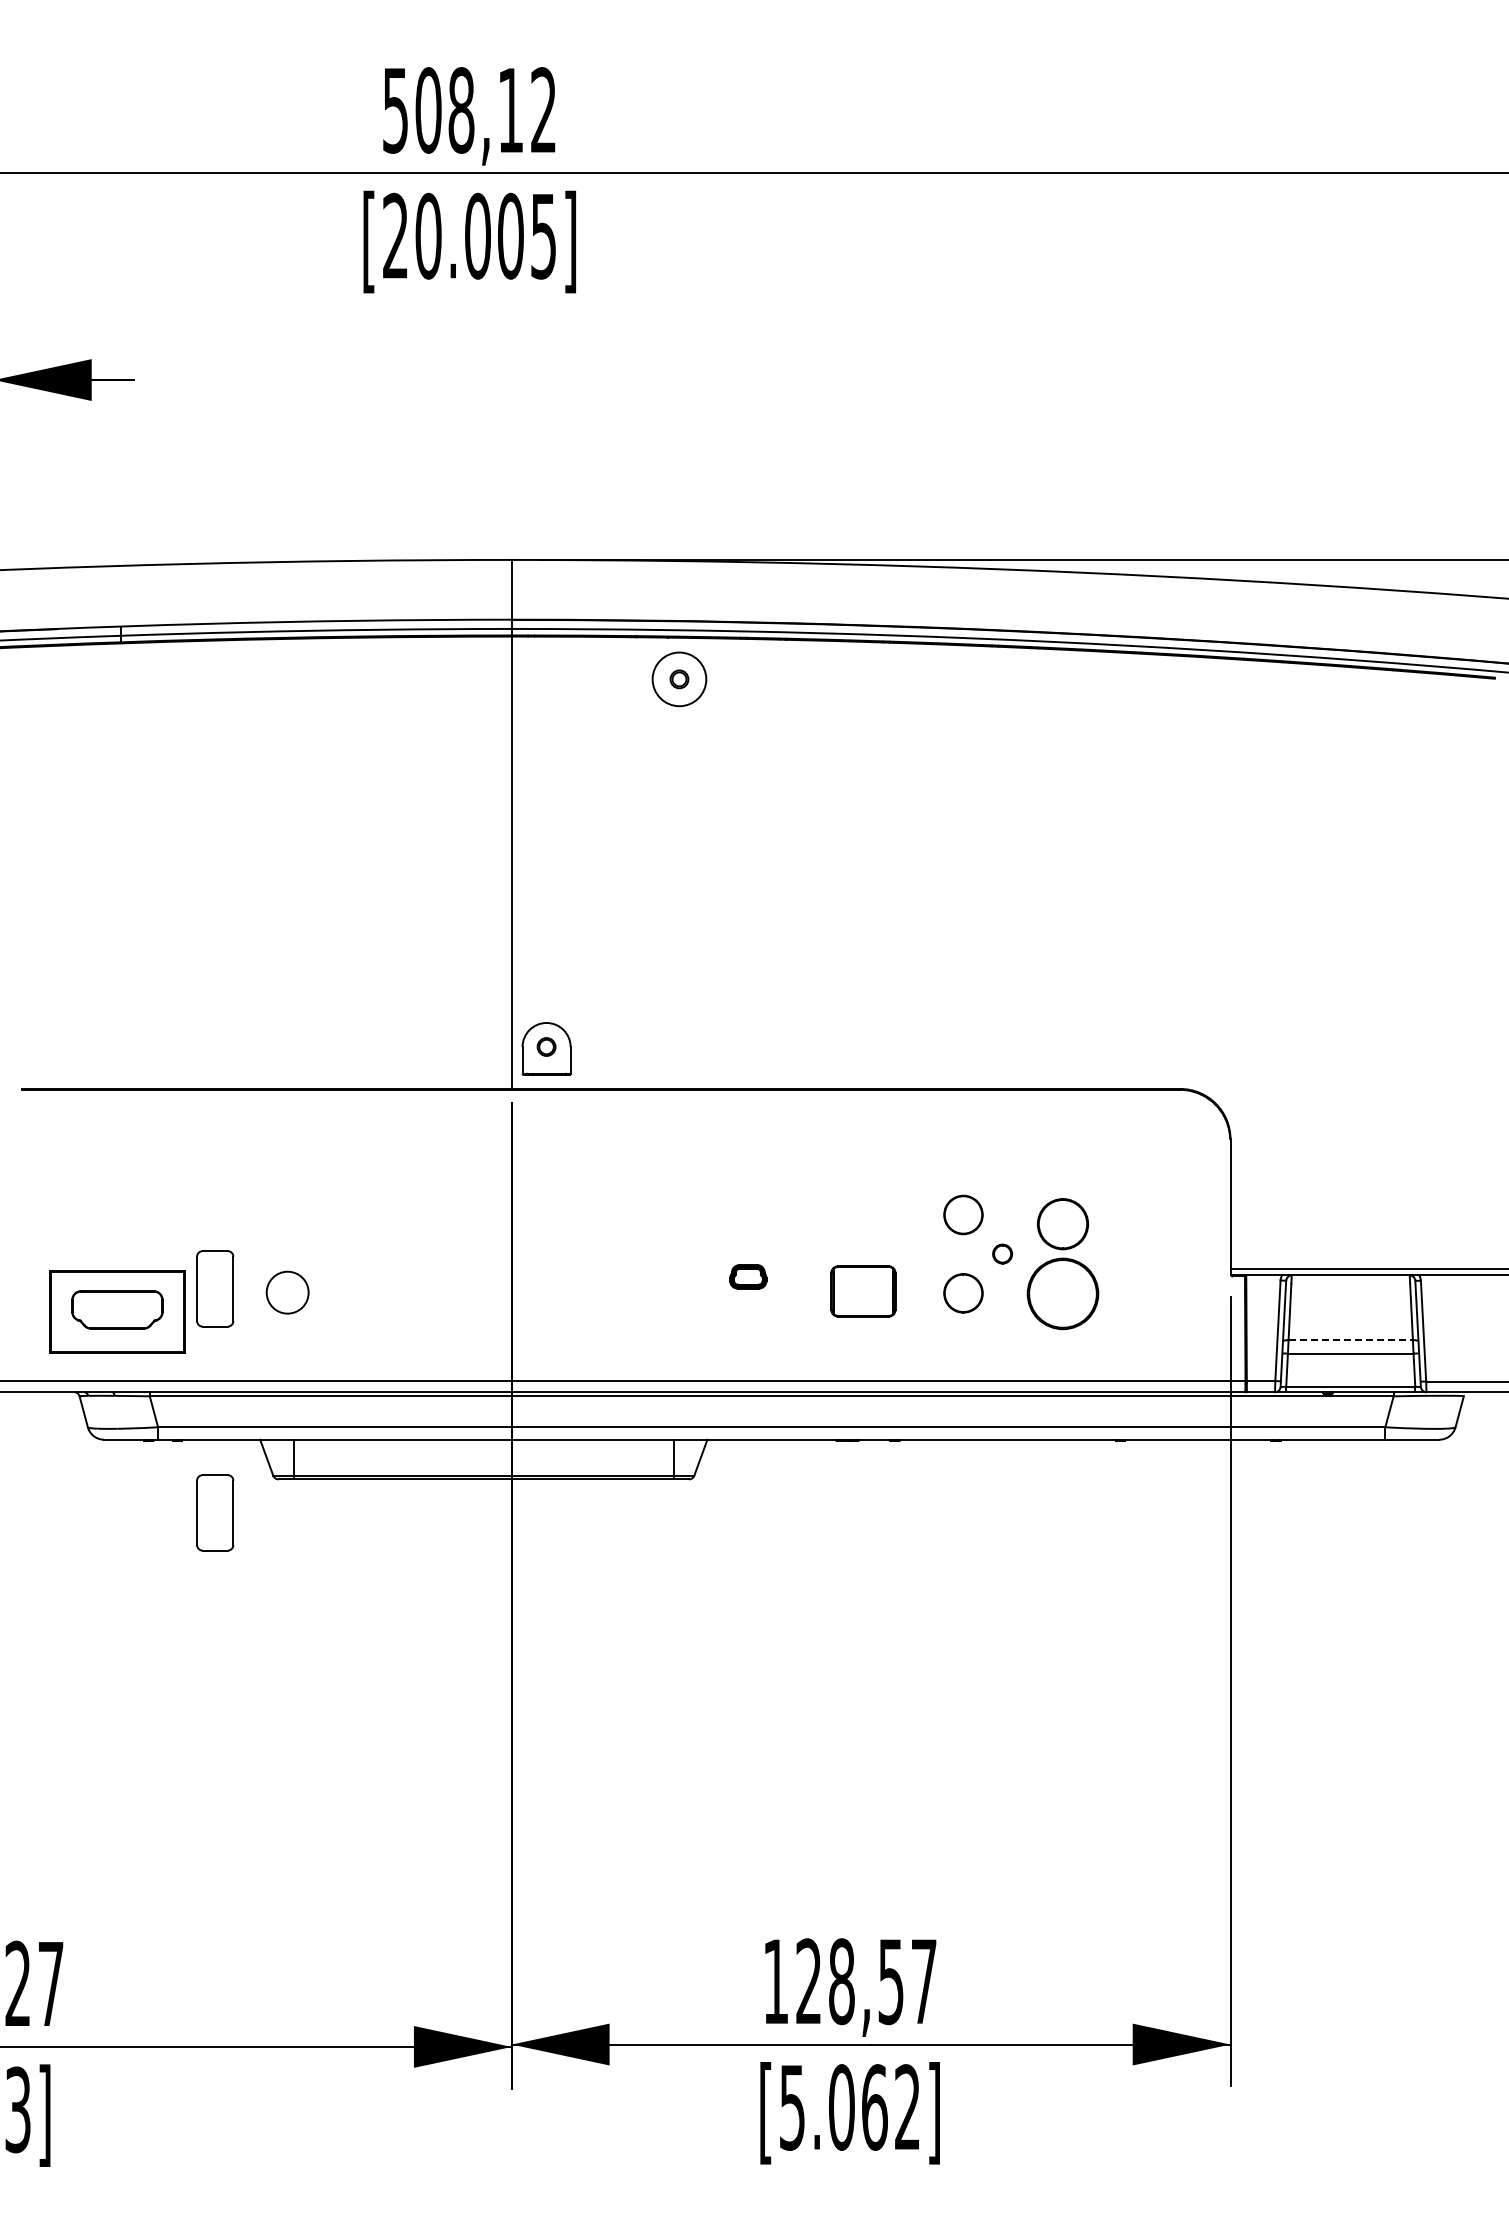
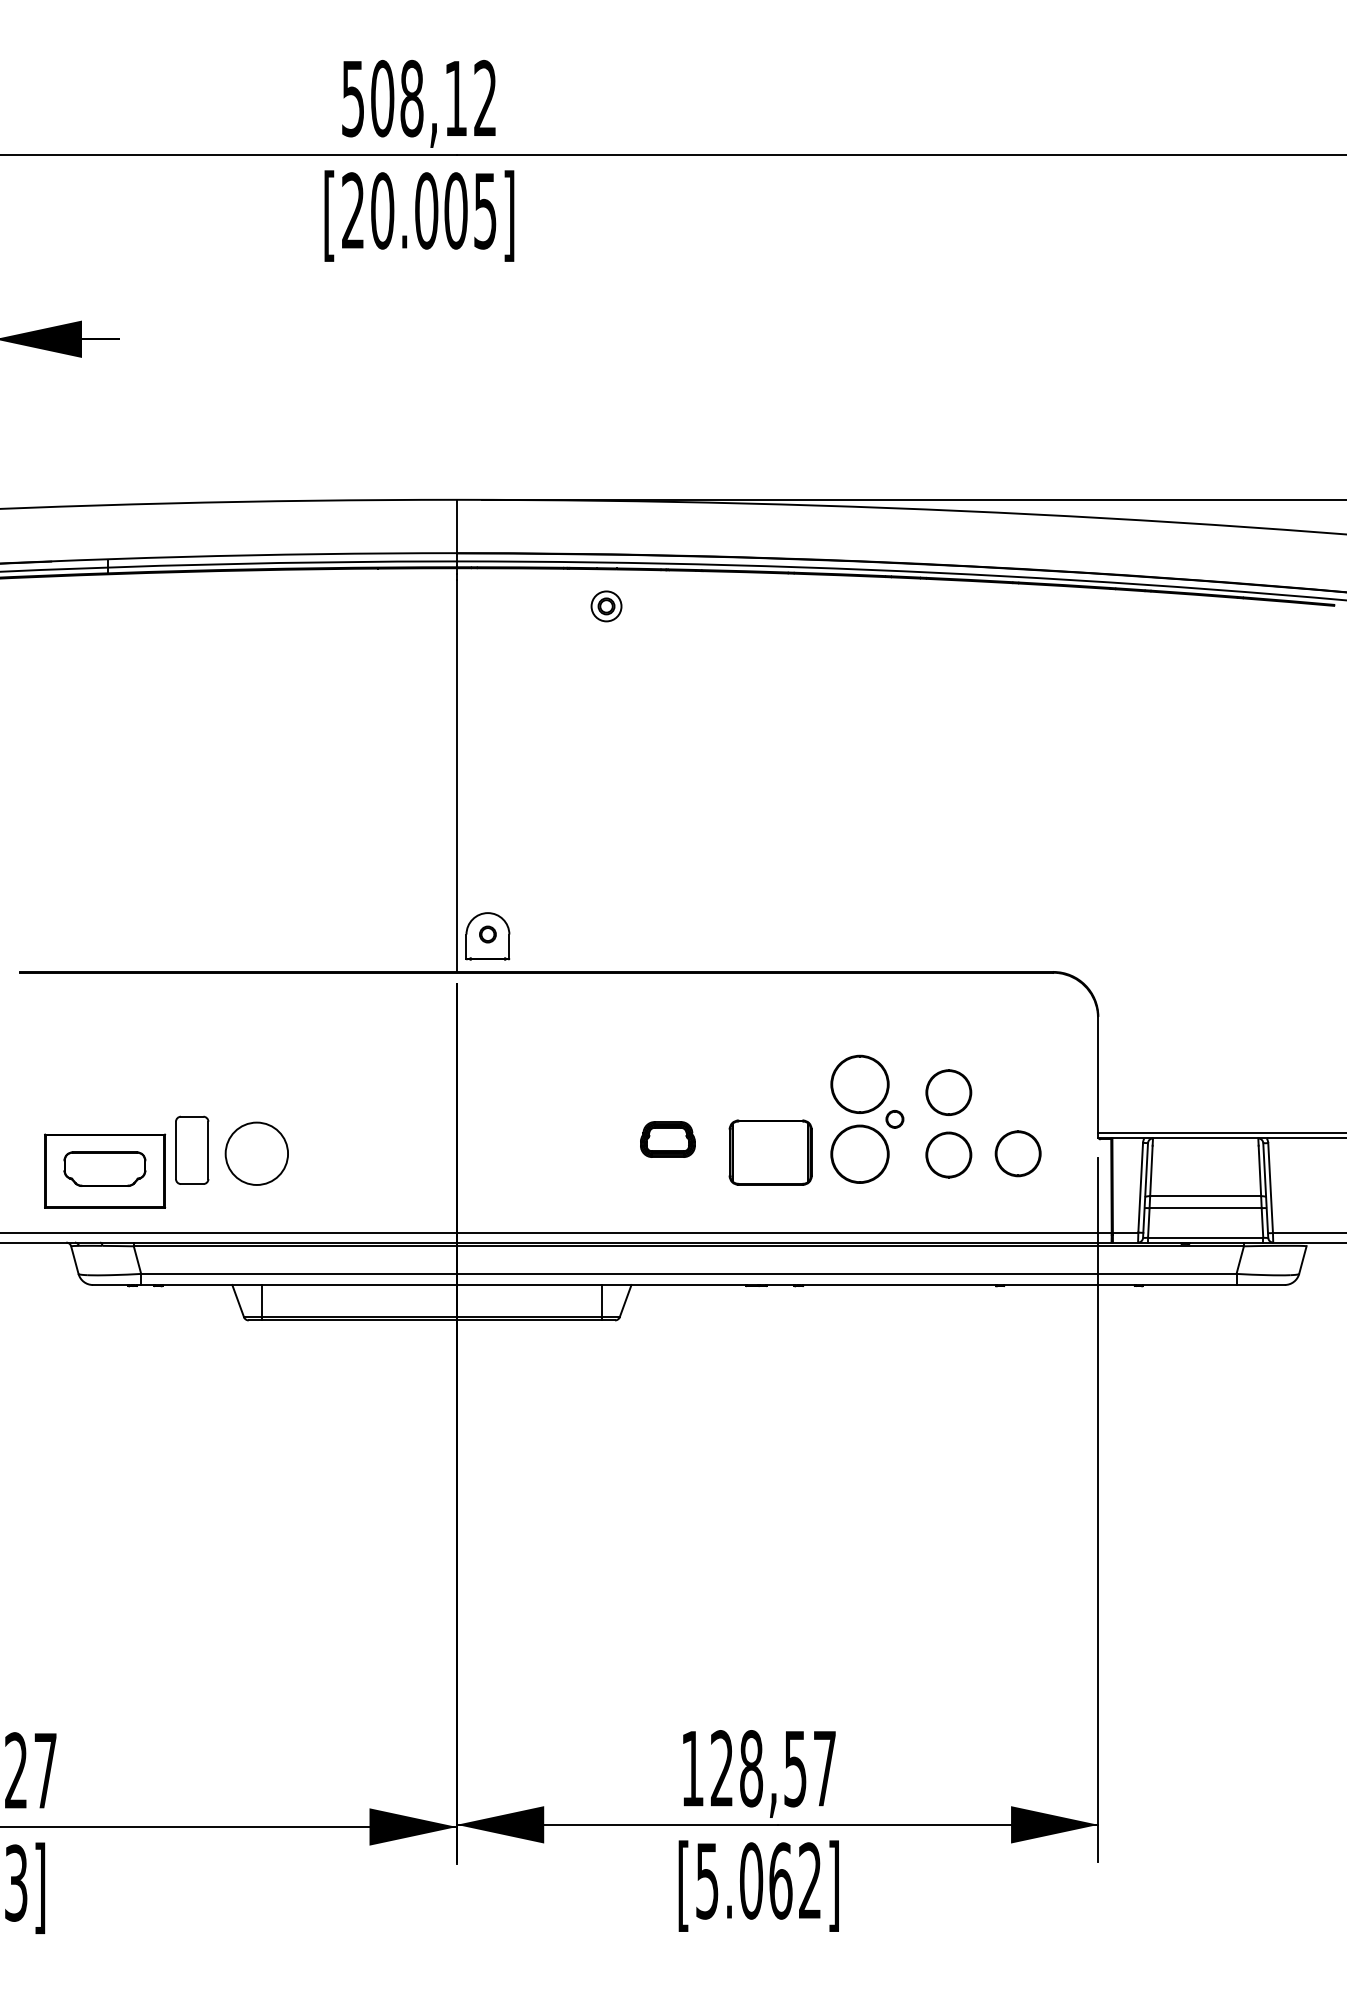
circle: (679, 679) -> (606, 606), size x0.62
part: (963, 1214) -> (860, 1084), size x1.67
part: (748, 1276) -> (668, 1139), size x1.67
part: (863, 1291) -> (770, 1152), size x1.43
circle: (287, 1292) -> (256, 1153), size x1.67
part: (1140, 1292) -> (1018, 1153), added
part: (963, 1293) -> (860, 1154), size x1.67
part: (1062, 1294) -> (948, 1155), size x0.71
line: (1351, 1340) -> (1206, 1196), dashed -> solid
part: (215, 1512) -> (192, 1349), removed

